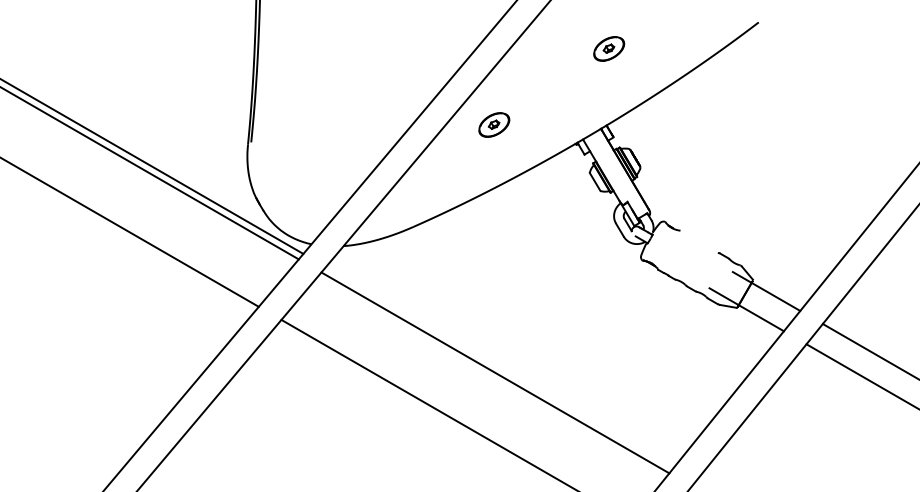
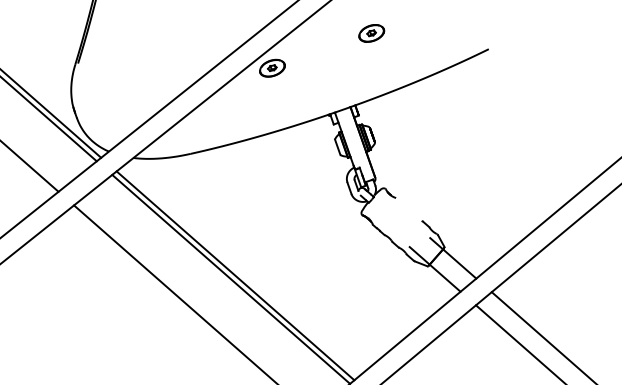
part: (609, 48) -> (372, 33), moved
part: (494, 124) -> (272, 67), moved
line: (499, 367) -> (235, 275), added

